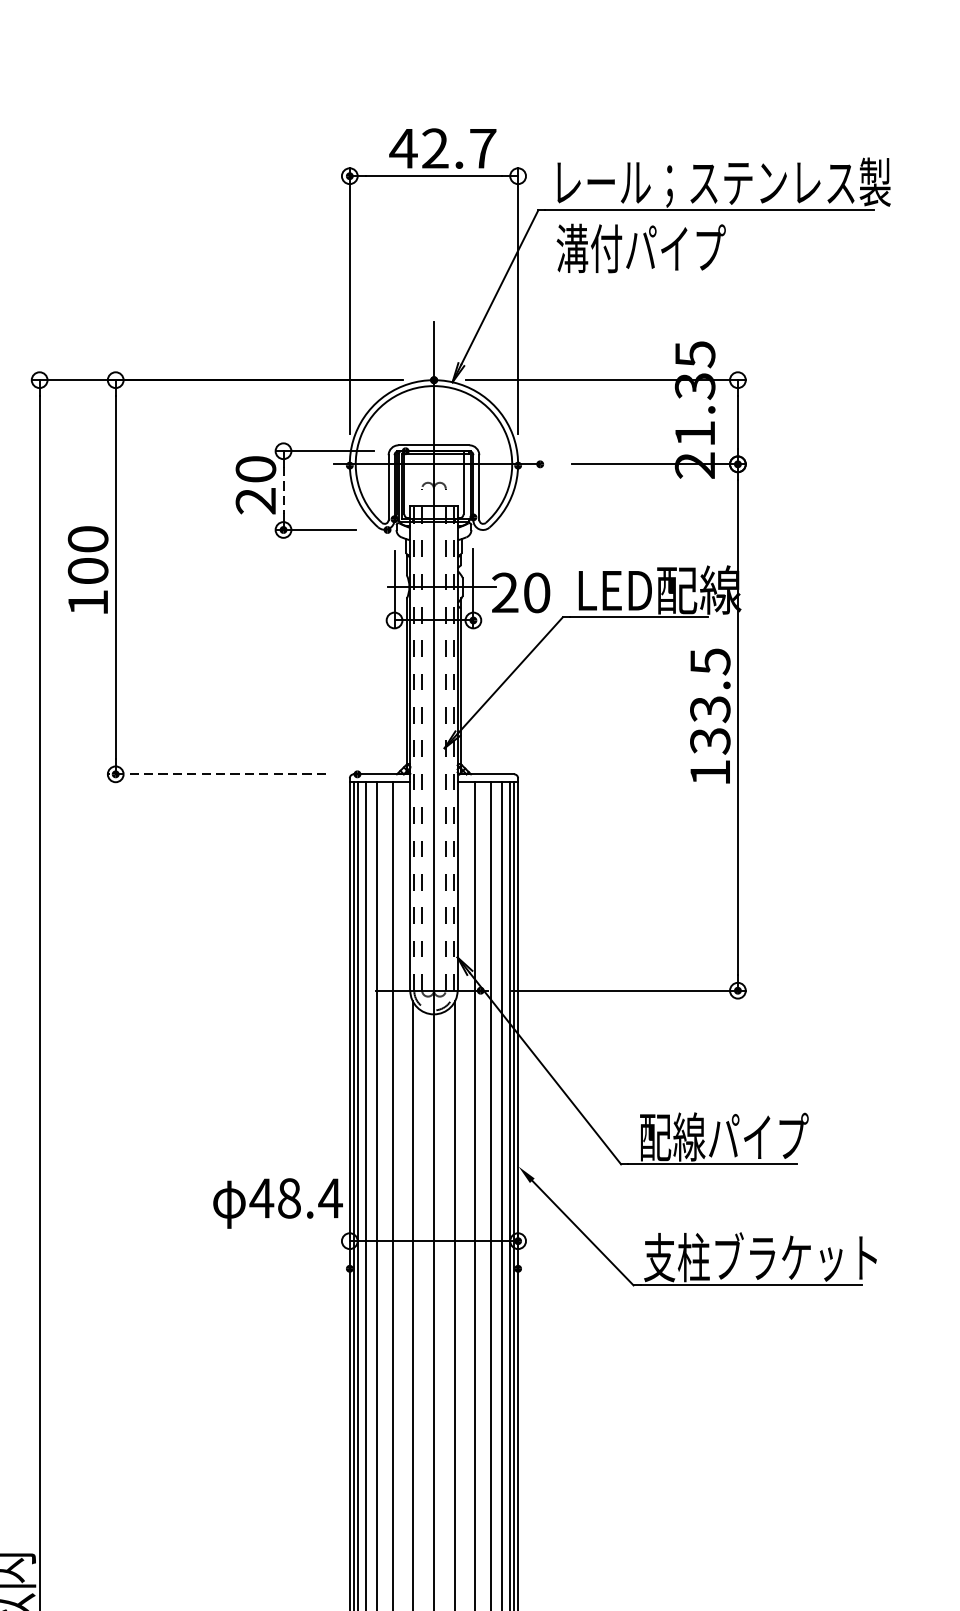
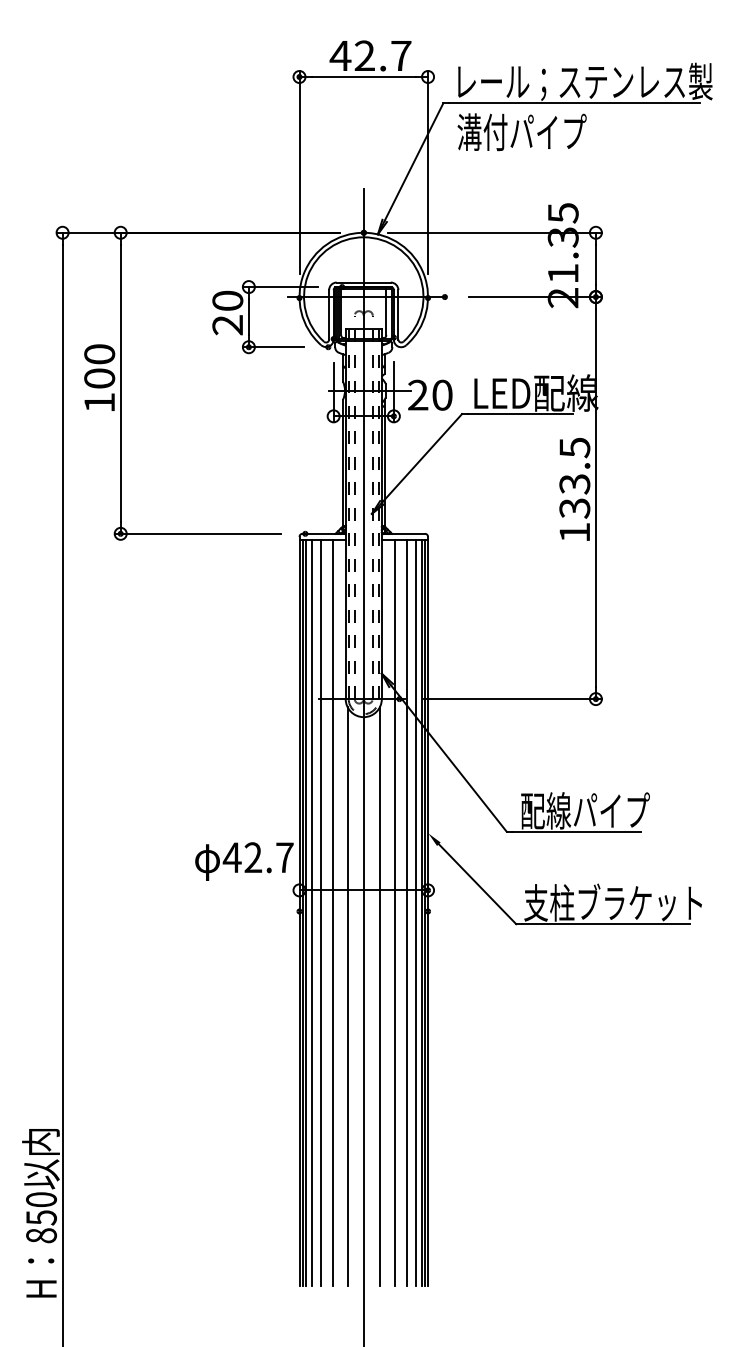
line: (283, 491) -> (248, 317), dashed -> solid
line: (216, 773) -> (197, 533), dashed -> solid
text: (310, 1198) -> (269, 857), 48.4 -> 42.7

